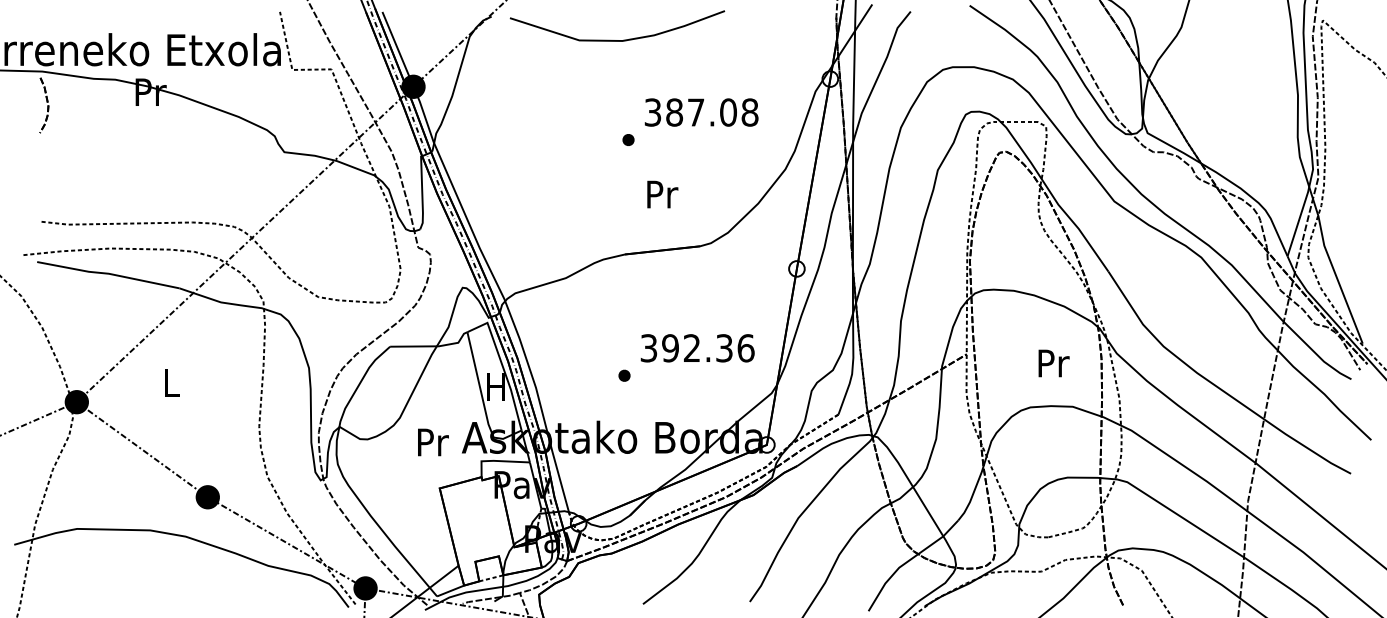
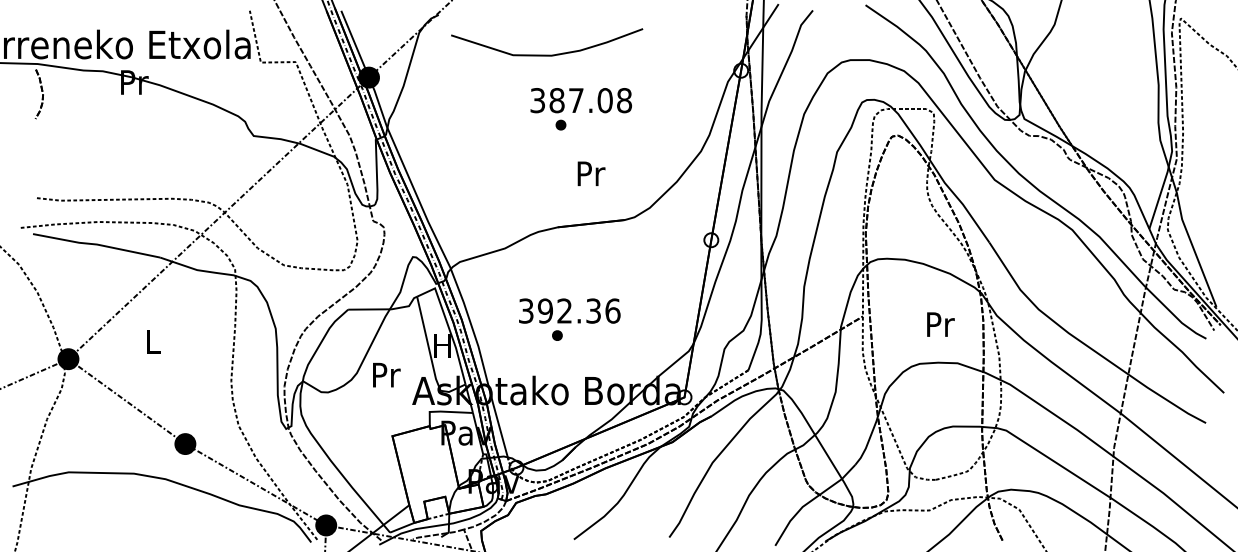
curve: (617, 39) -> (547, 54), moved
text: (700, 112) -> (580, 100), moved
text: (697, 347) -> (569, 310), moved
text: (433, 442) -> (386, 375), moved

